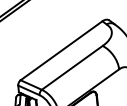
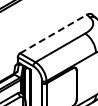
line: (61, 51) -> (53, 34), solid -> dashed

